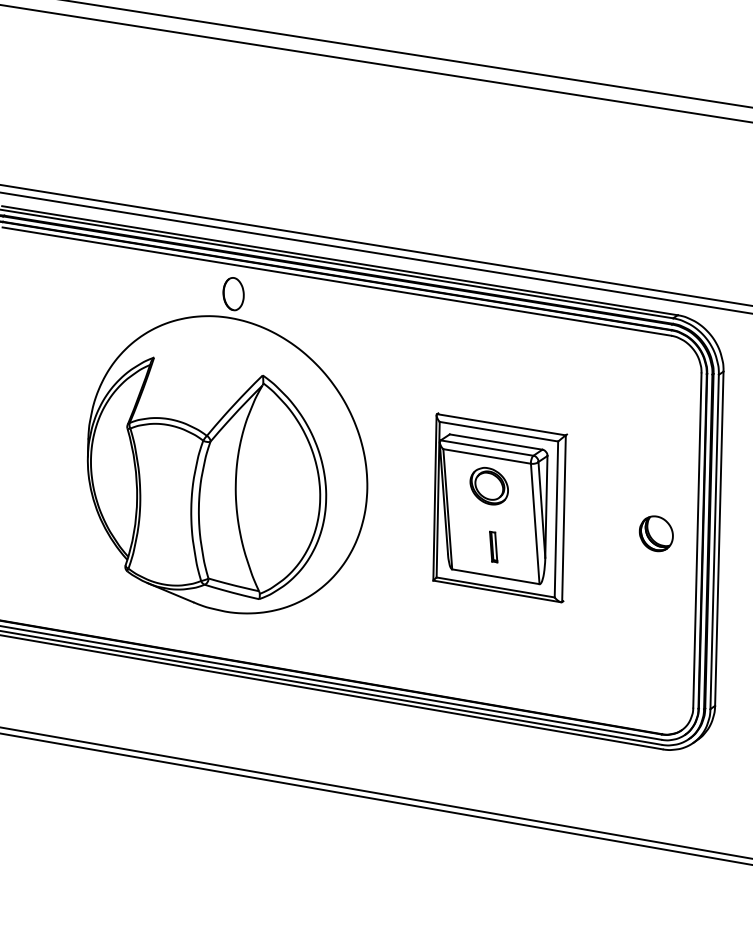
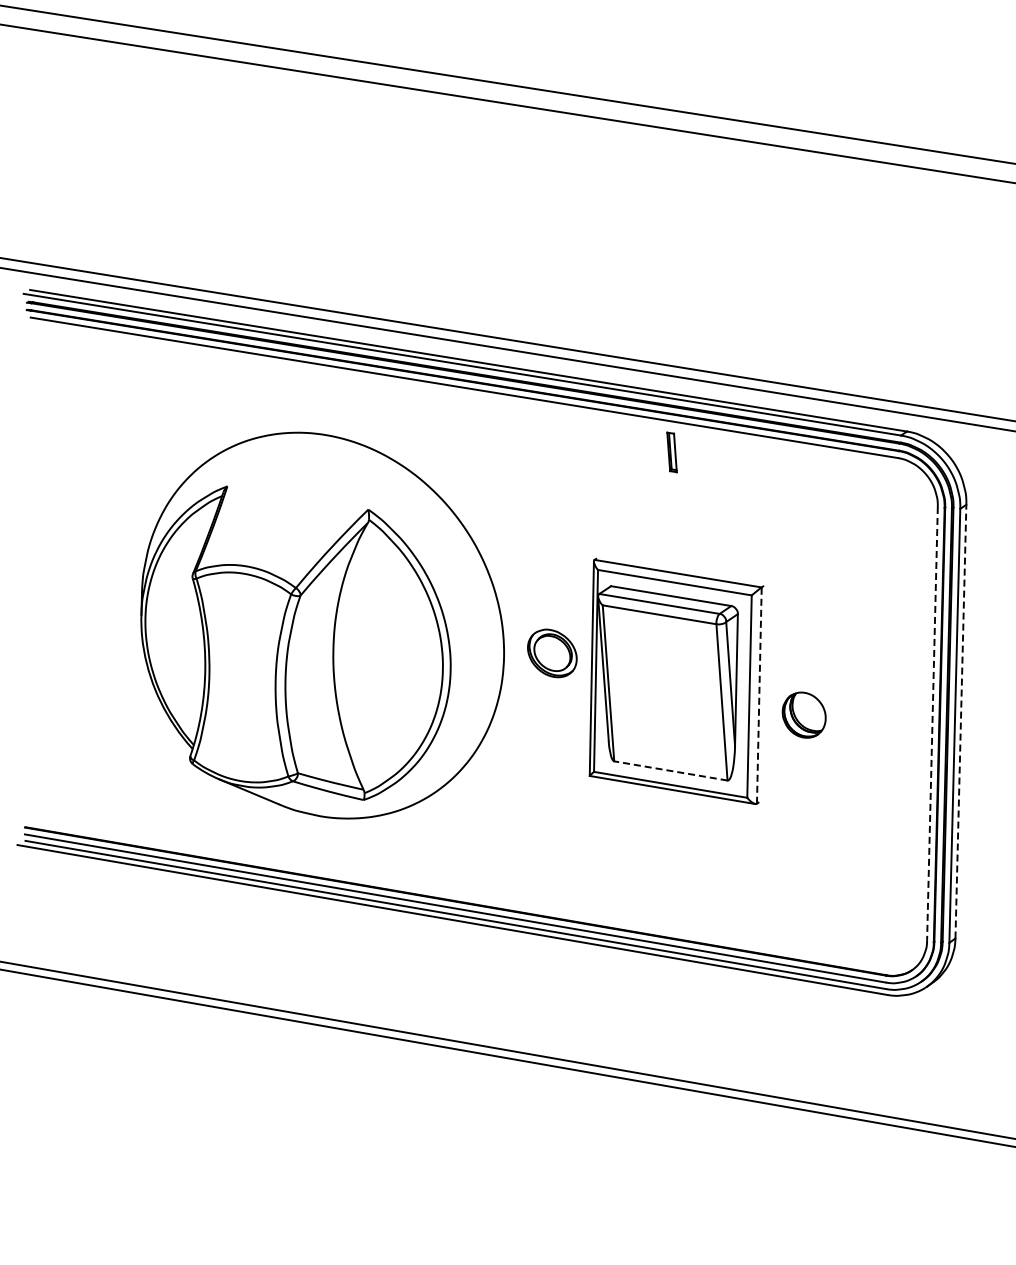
part: (233, 293) -> (330, 403), removed
part: (489, 486) -> (552, 653), moved
line: (564, 518) -> (759, 695), solid -> dashed
part: (655, 533) -> (803, 714), moved
line: (719, 538) -> (960, 721), solid -> dashed
line: (697, 540) -> (932, 724), solid -> dashed
part: (493, 547) -> (671, 452), moved
line: (495, 576) -> (670, 770), solid -> dashed

